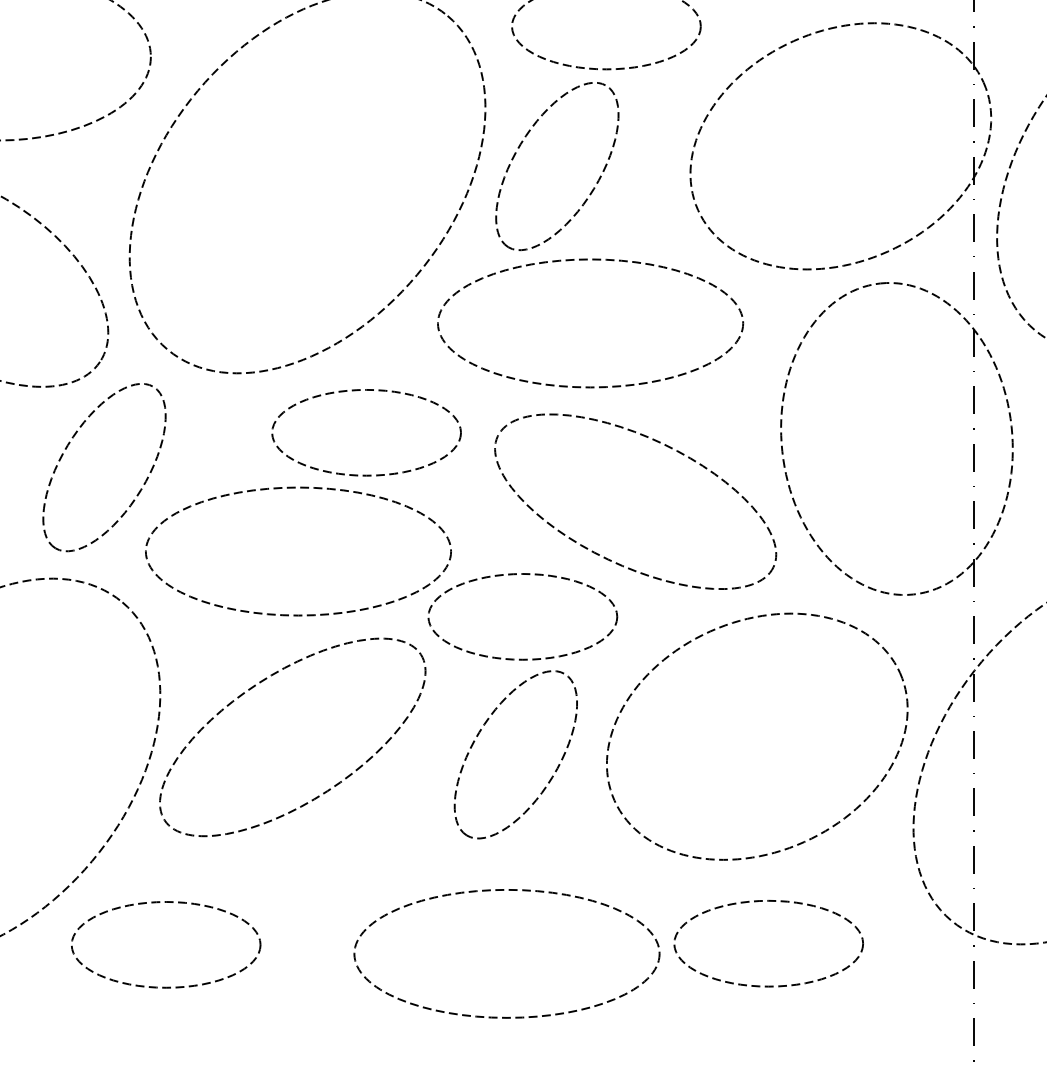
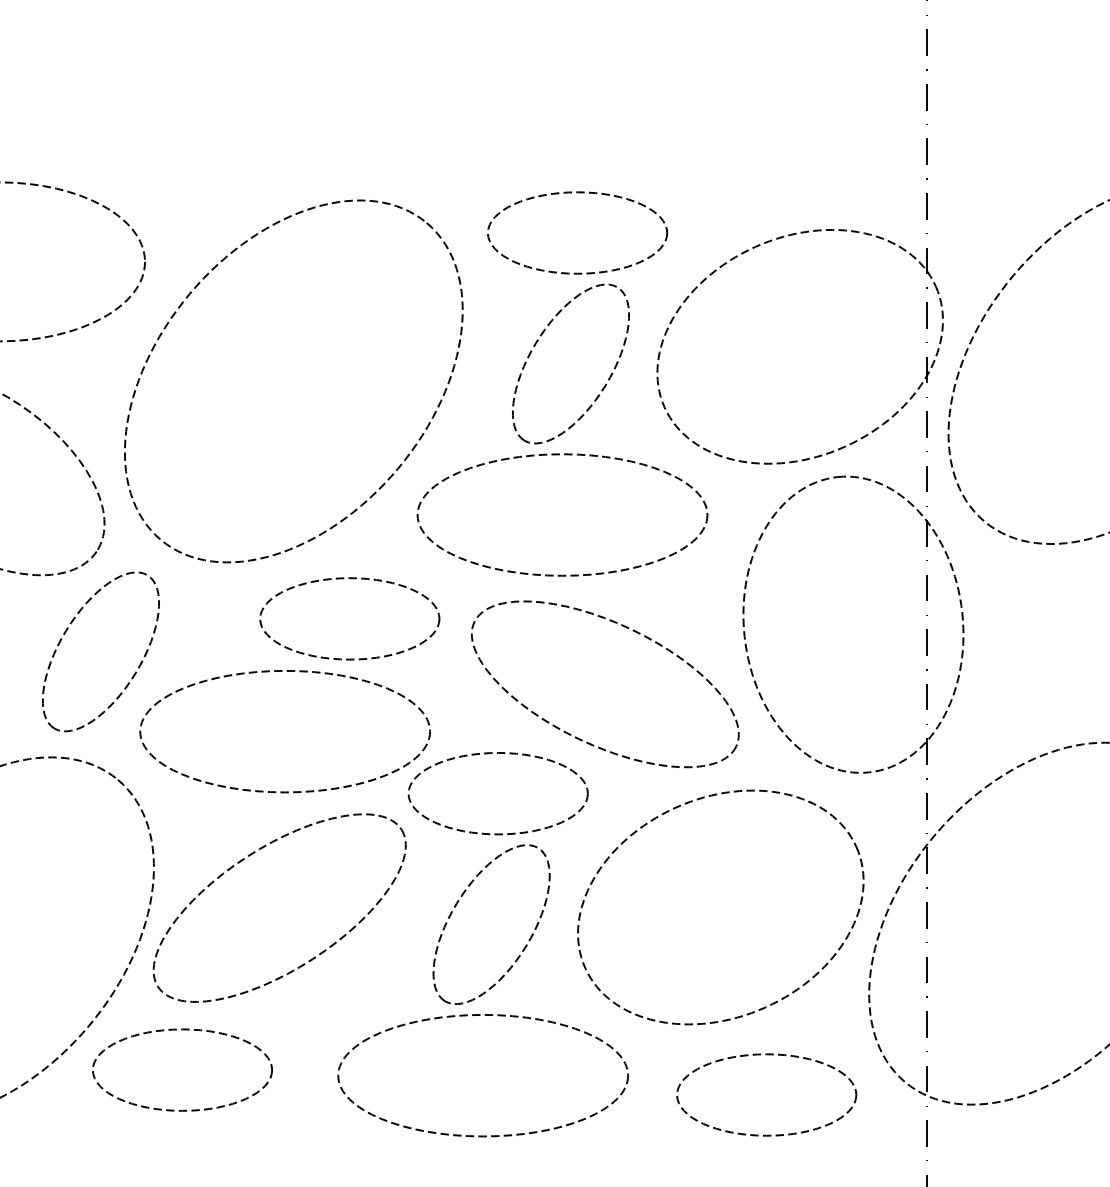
part: (523, 142) -> (538, 341), moved
part: (768, 902) -> (766, 1055), moved
part: (166, 903) -> (182, 1030), moved
part: (506, 1016) -> (482, 1135), moved

